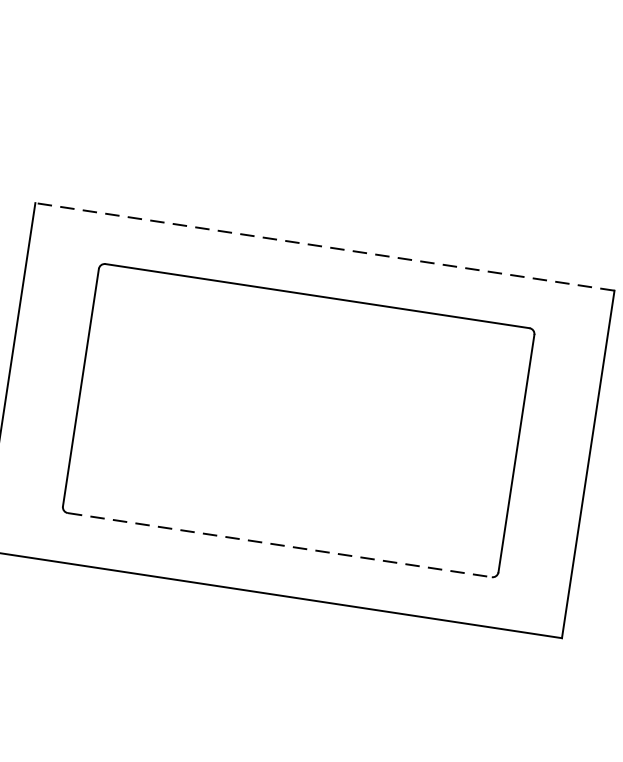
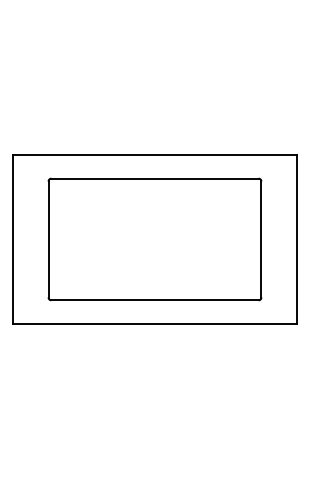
line: (325, 246) -> (155, 154), dashed -> solid
line: (280, 545) -> (155, 300), dashed -> solid

